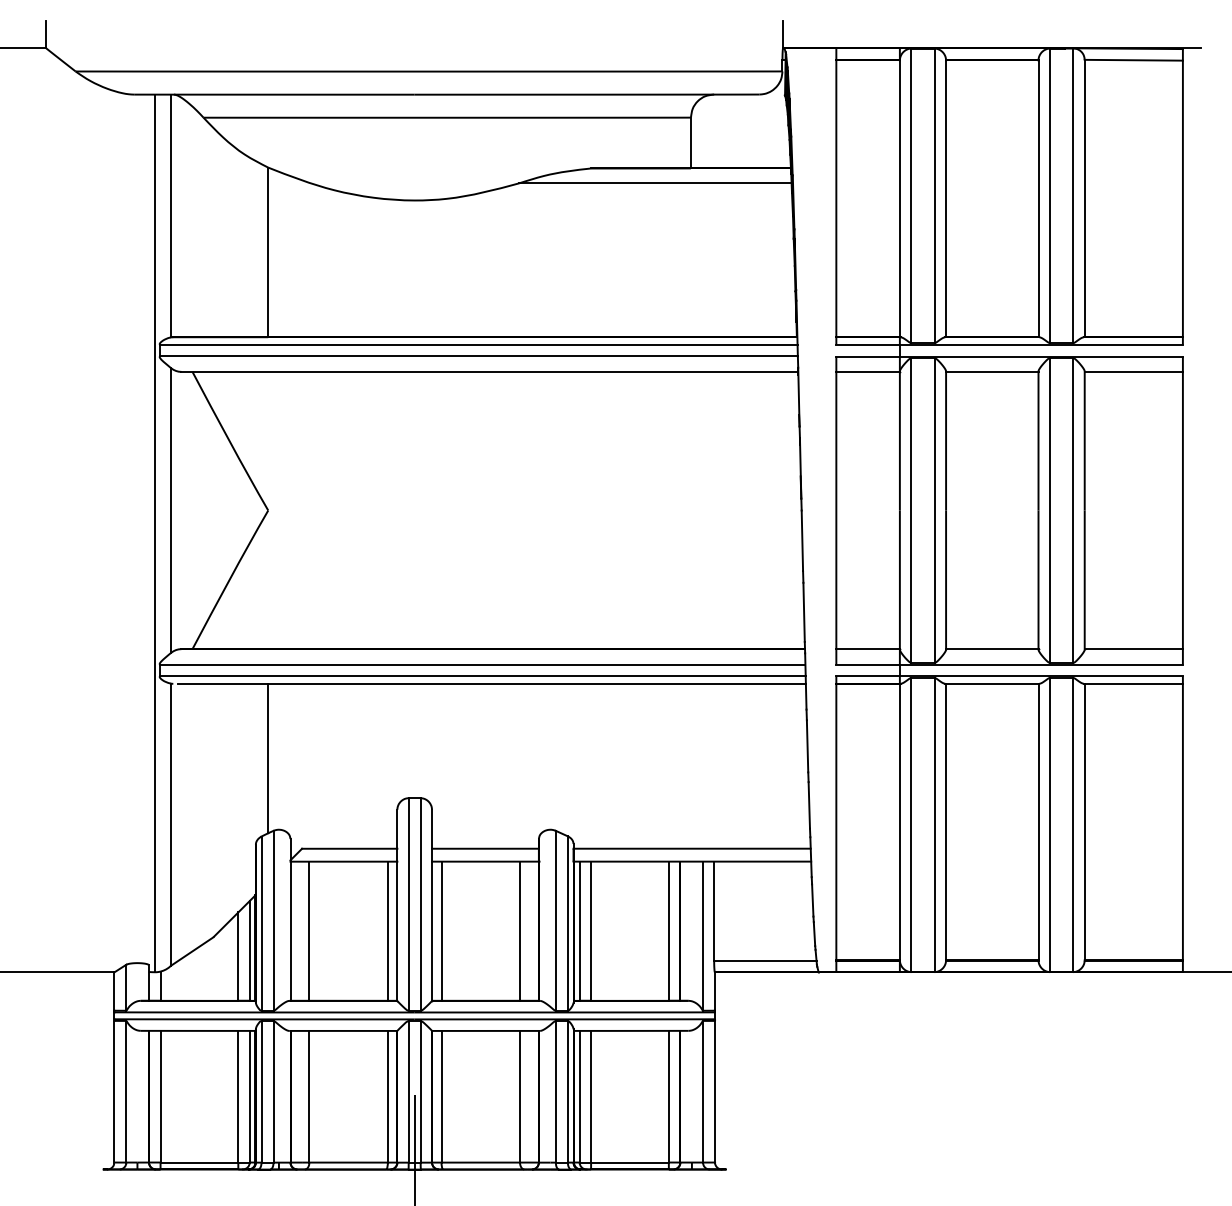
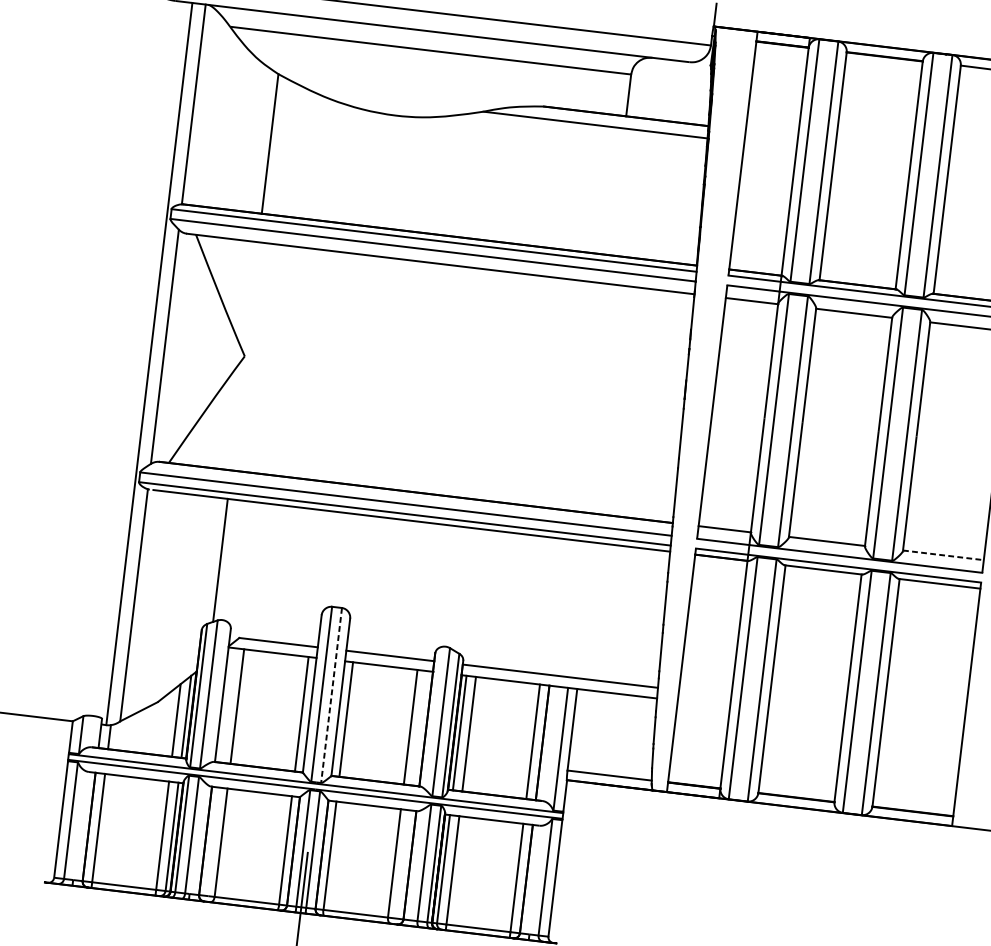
line: (1134, 649) -> (943, 555), solid -> dashed
line: (420, 905) -> (331, 696), solid -> dashed

